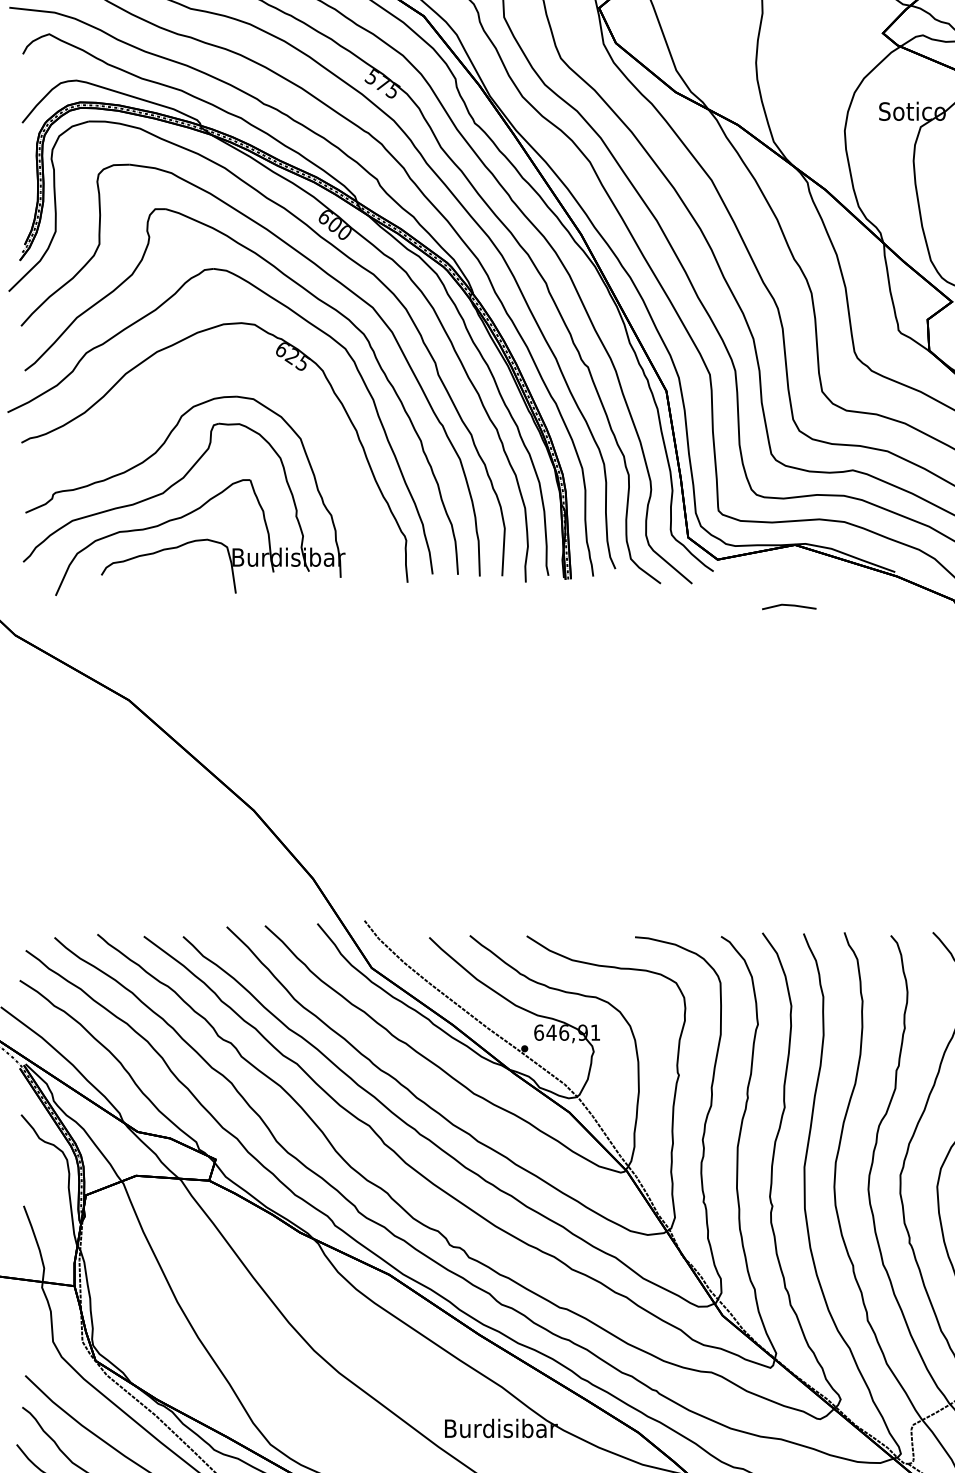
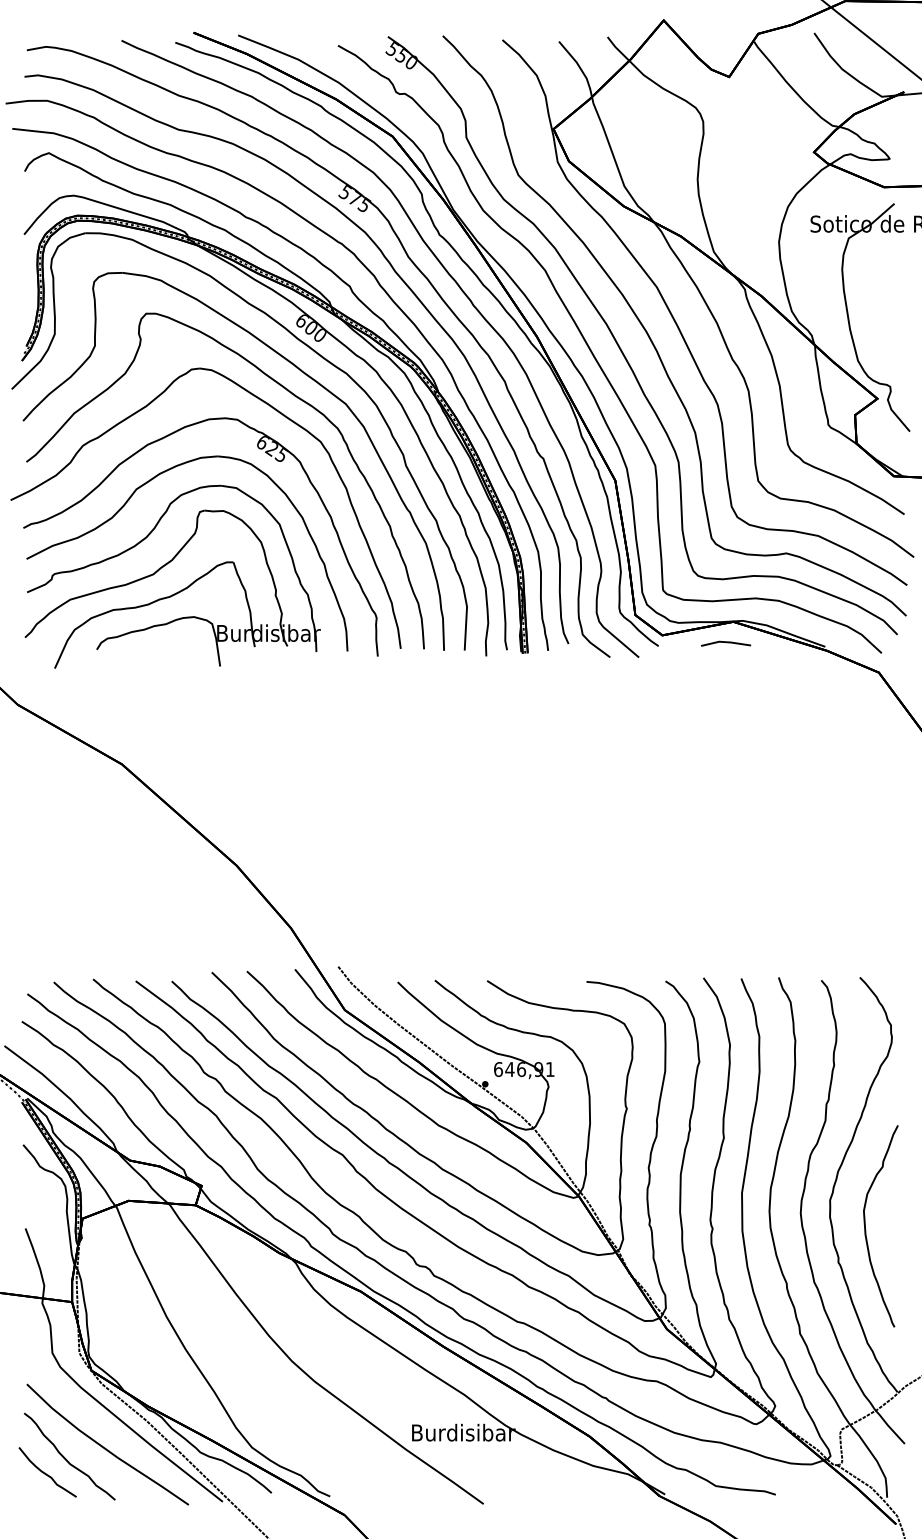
part: (132, 418) -> (125, 505), added
line: (789, 606) -> (726, 643), moved

